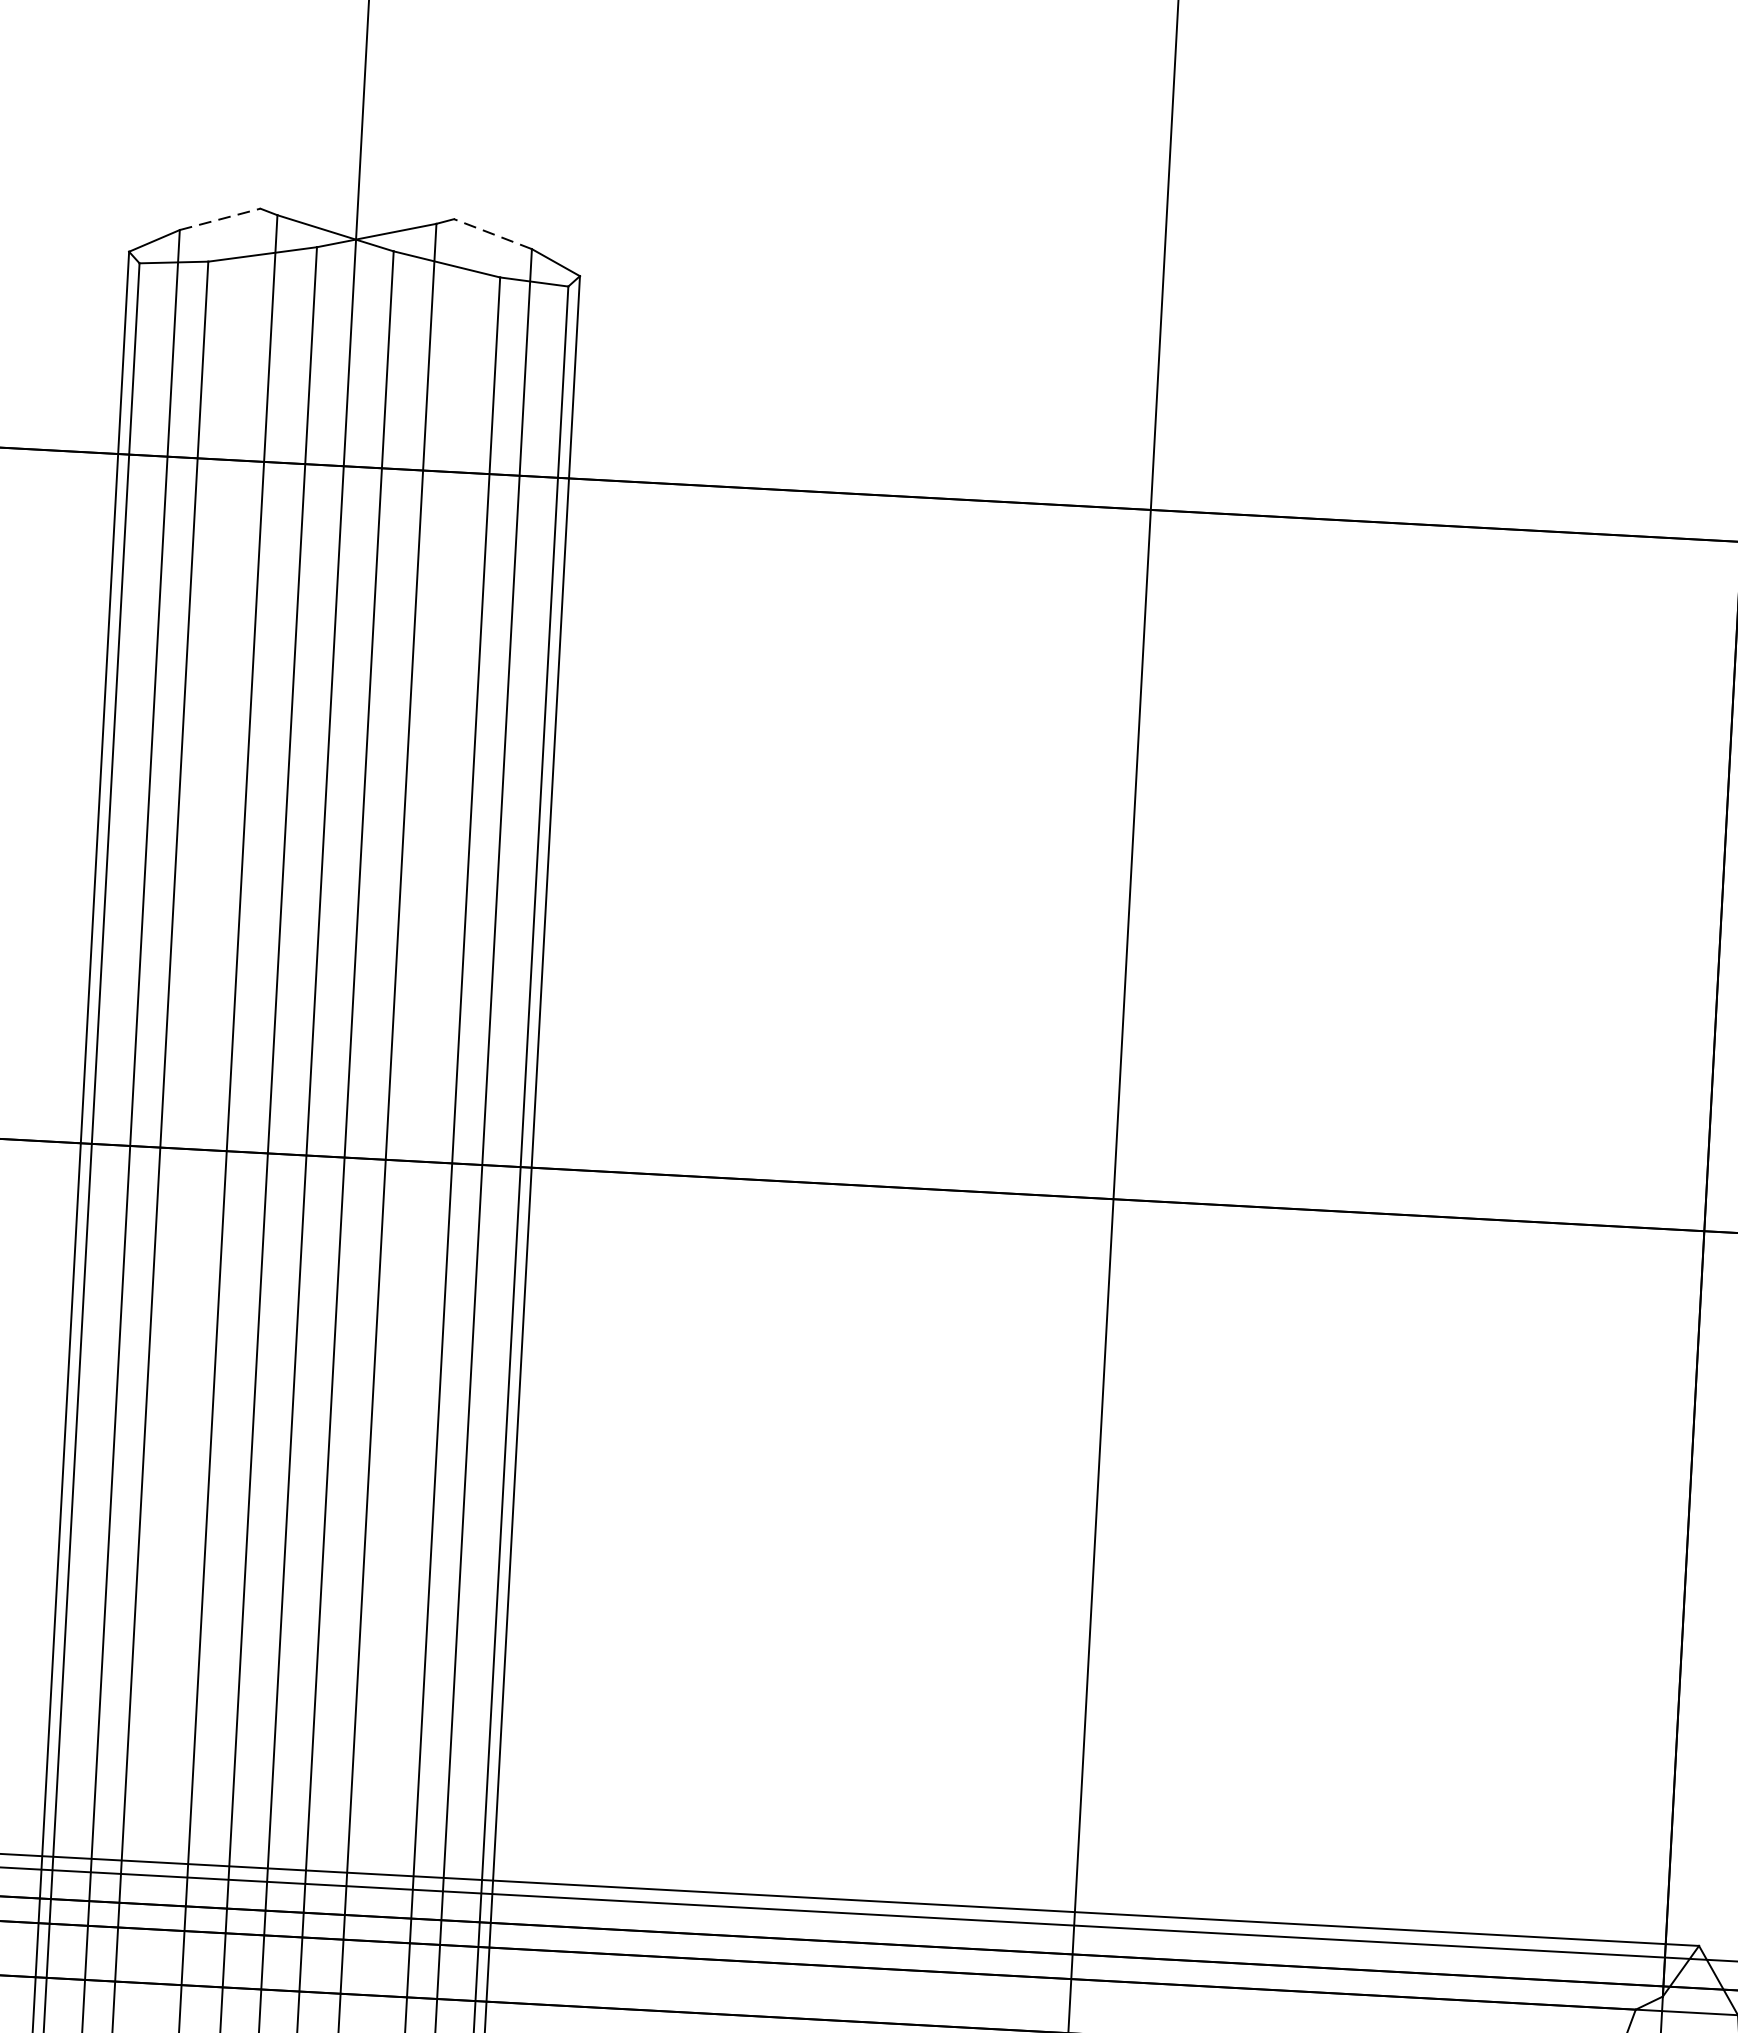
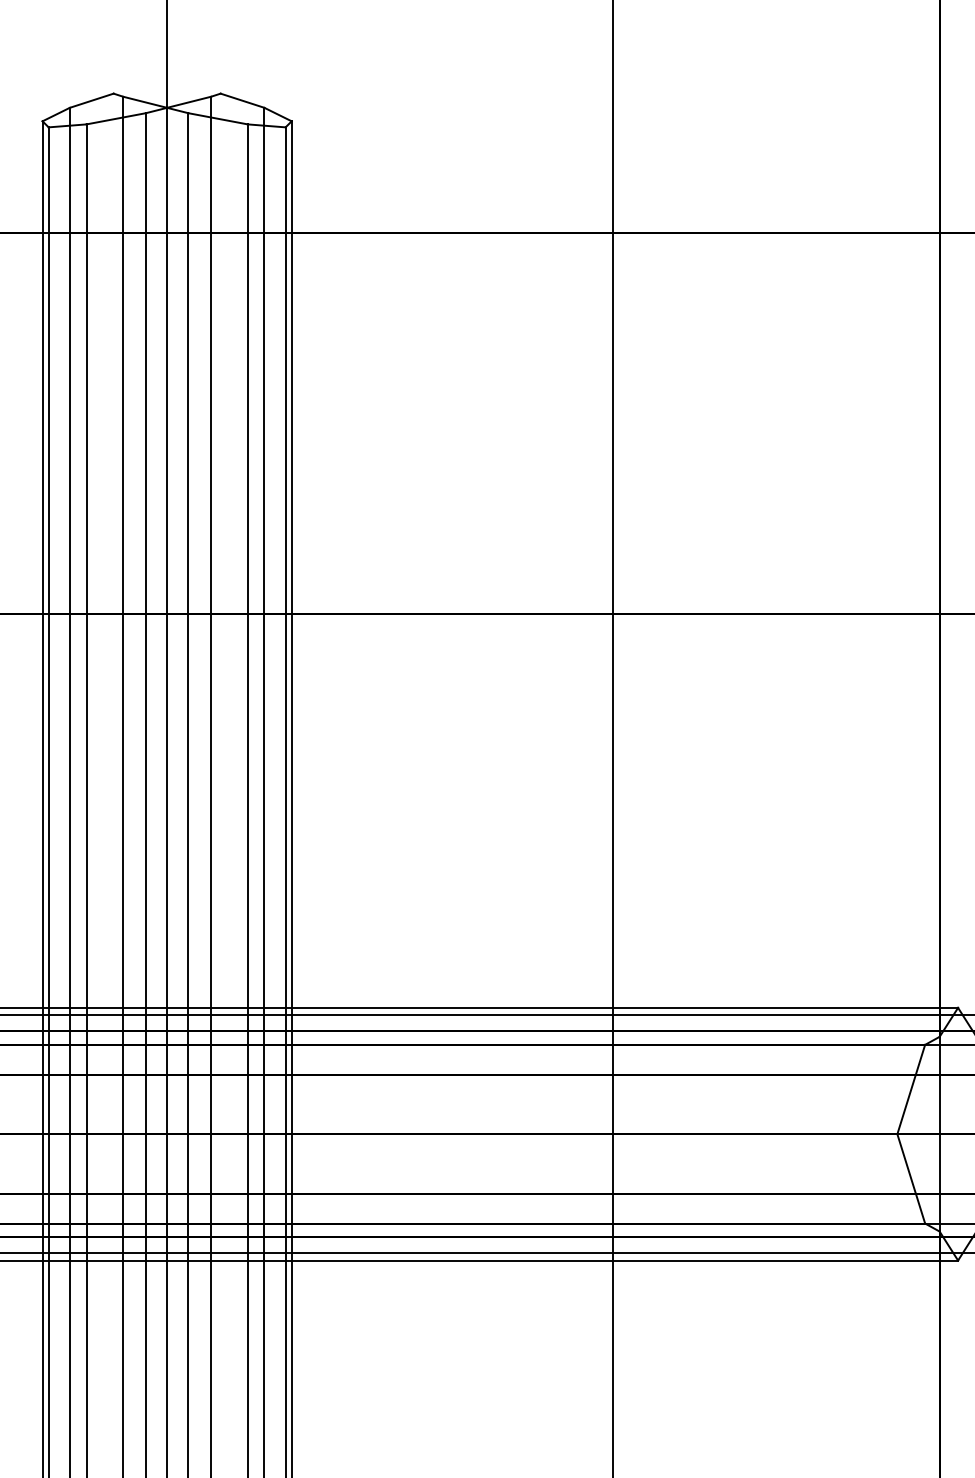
line: (221, 218) -> (92, 100), dashed -> solid
line: (492, 233) -> (242, 100), dashed -> solid

